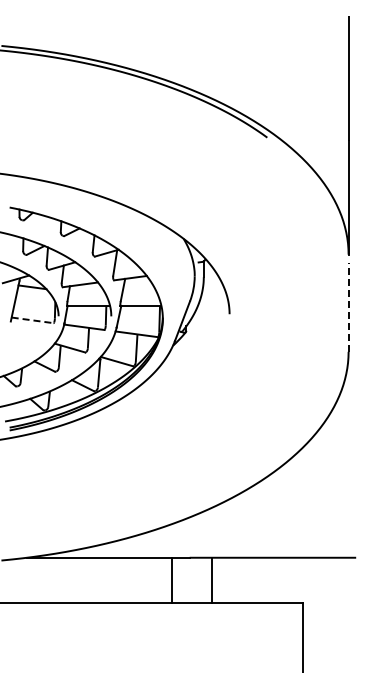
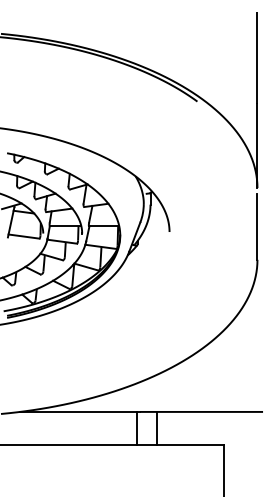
line: (348, 307) -> (257, 227), dashed -> solid
line: (33, 320) -> (24, 236), dashed -> solid
line: (171, 580) -> (136, 428), moved

